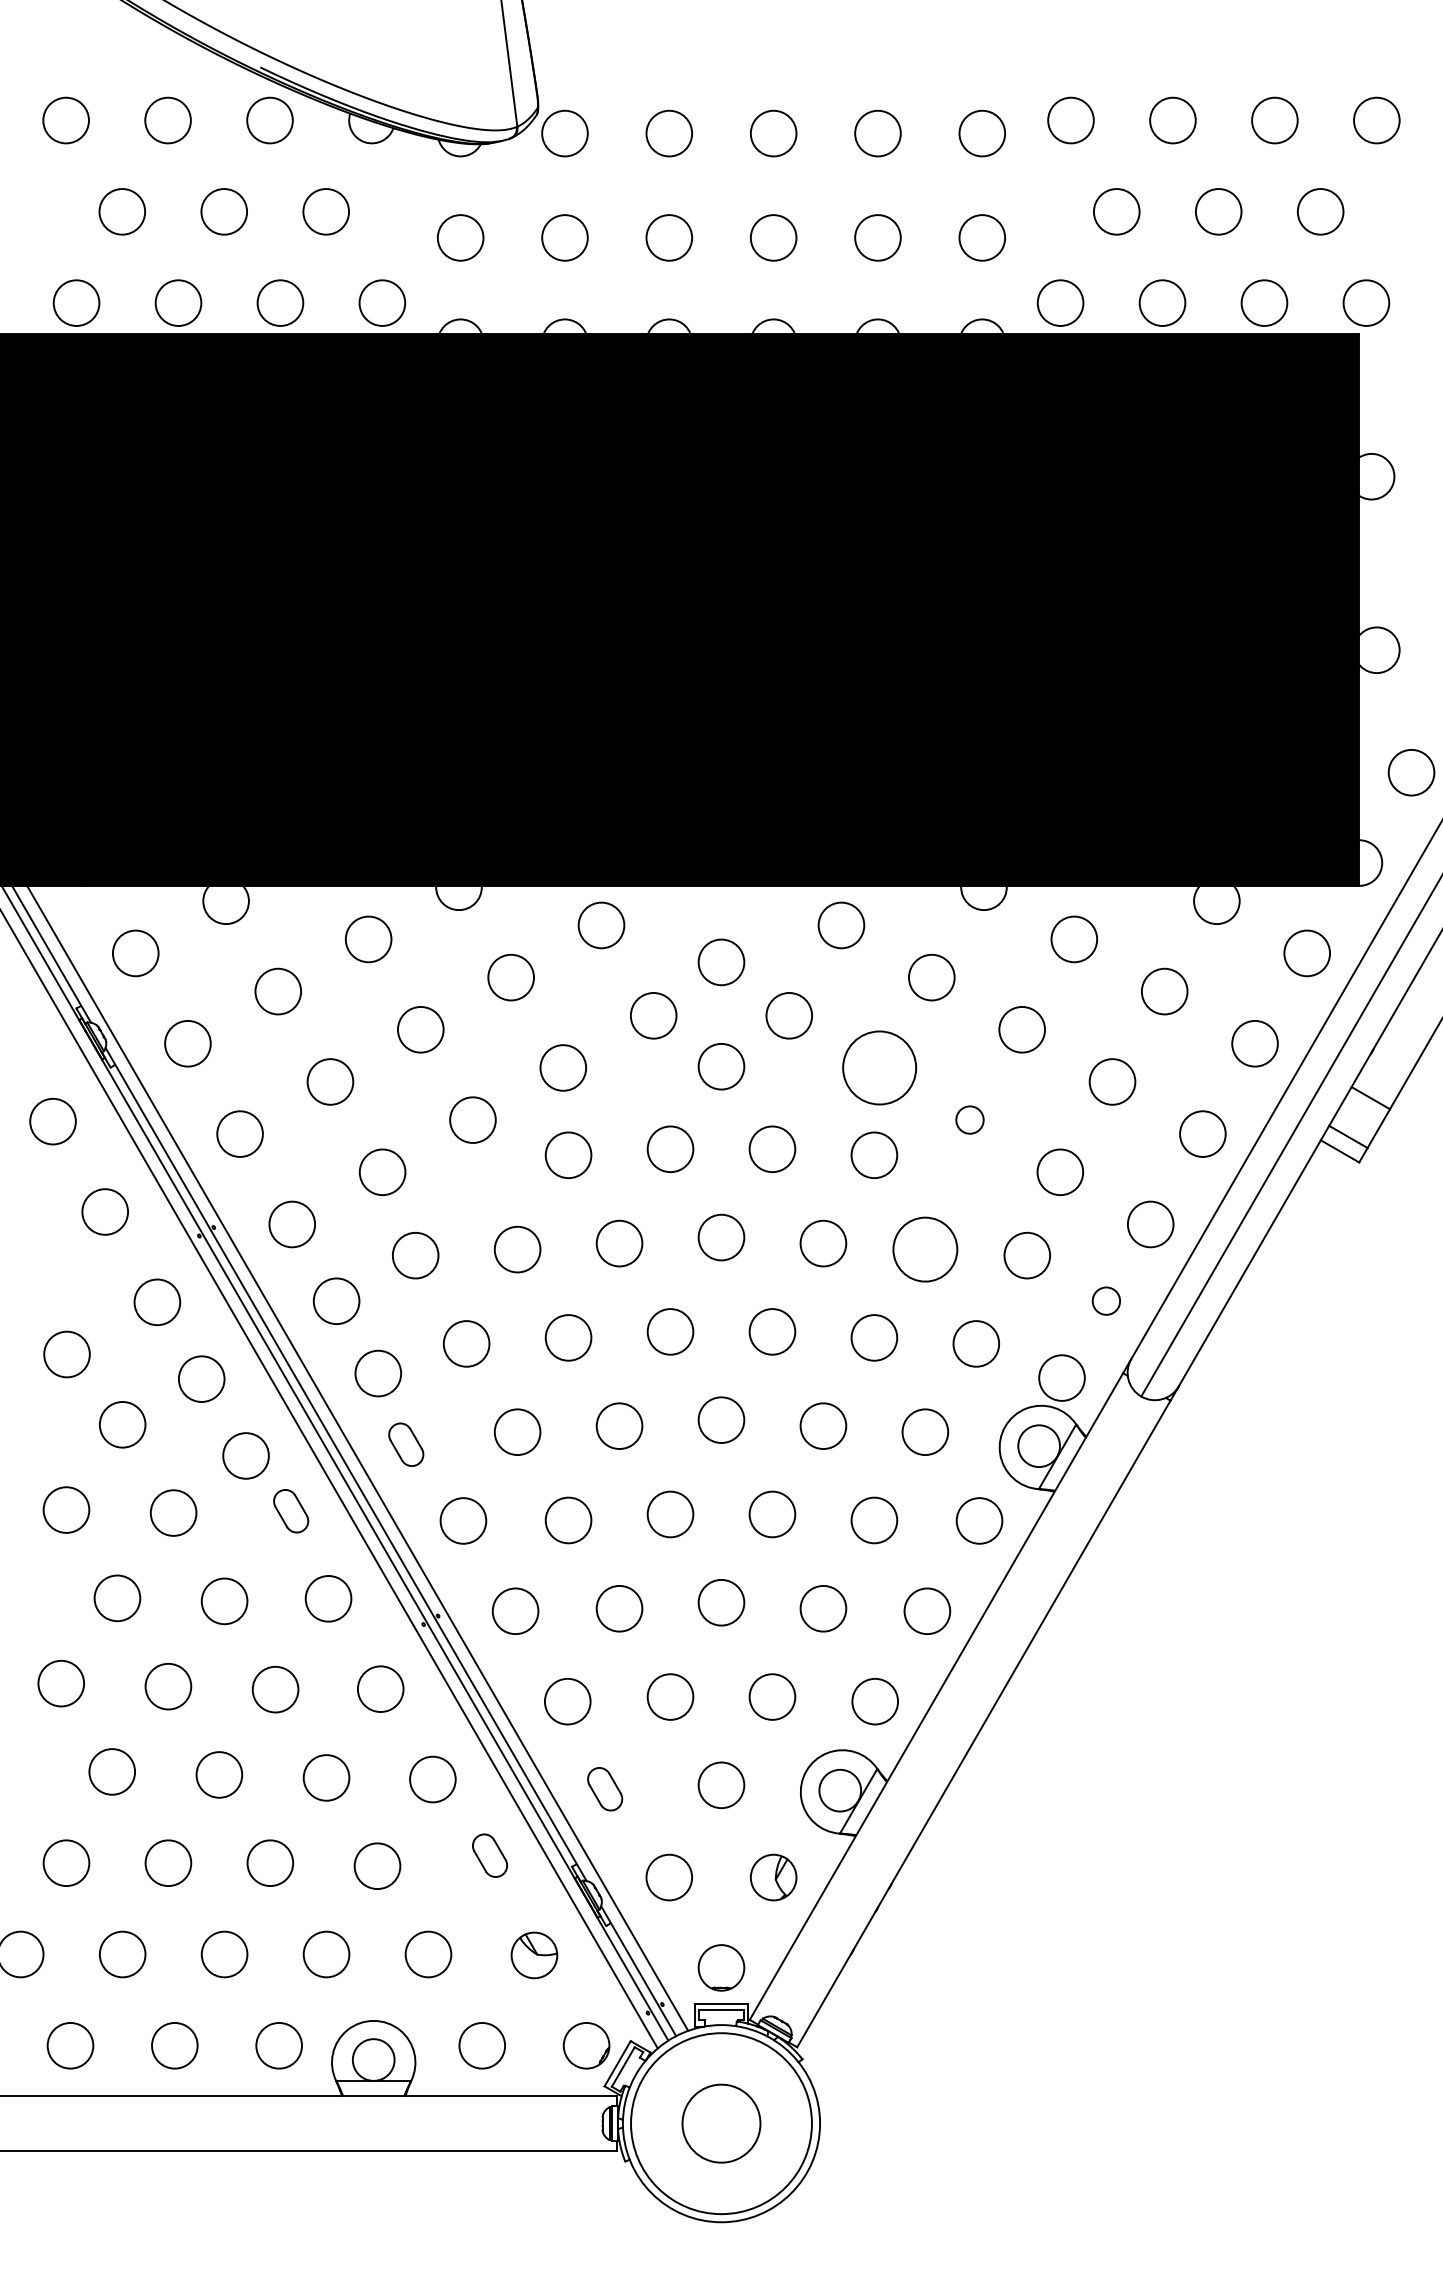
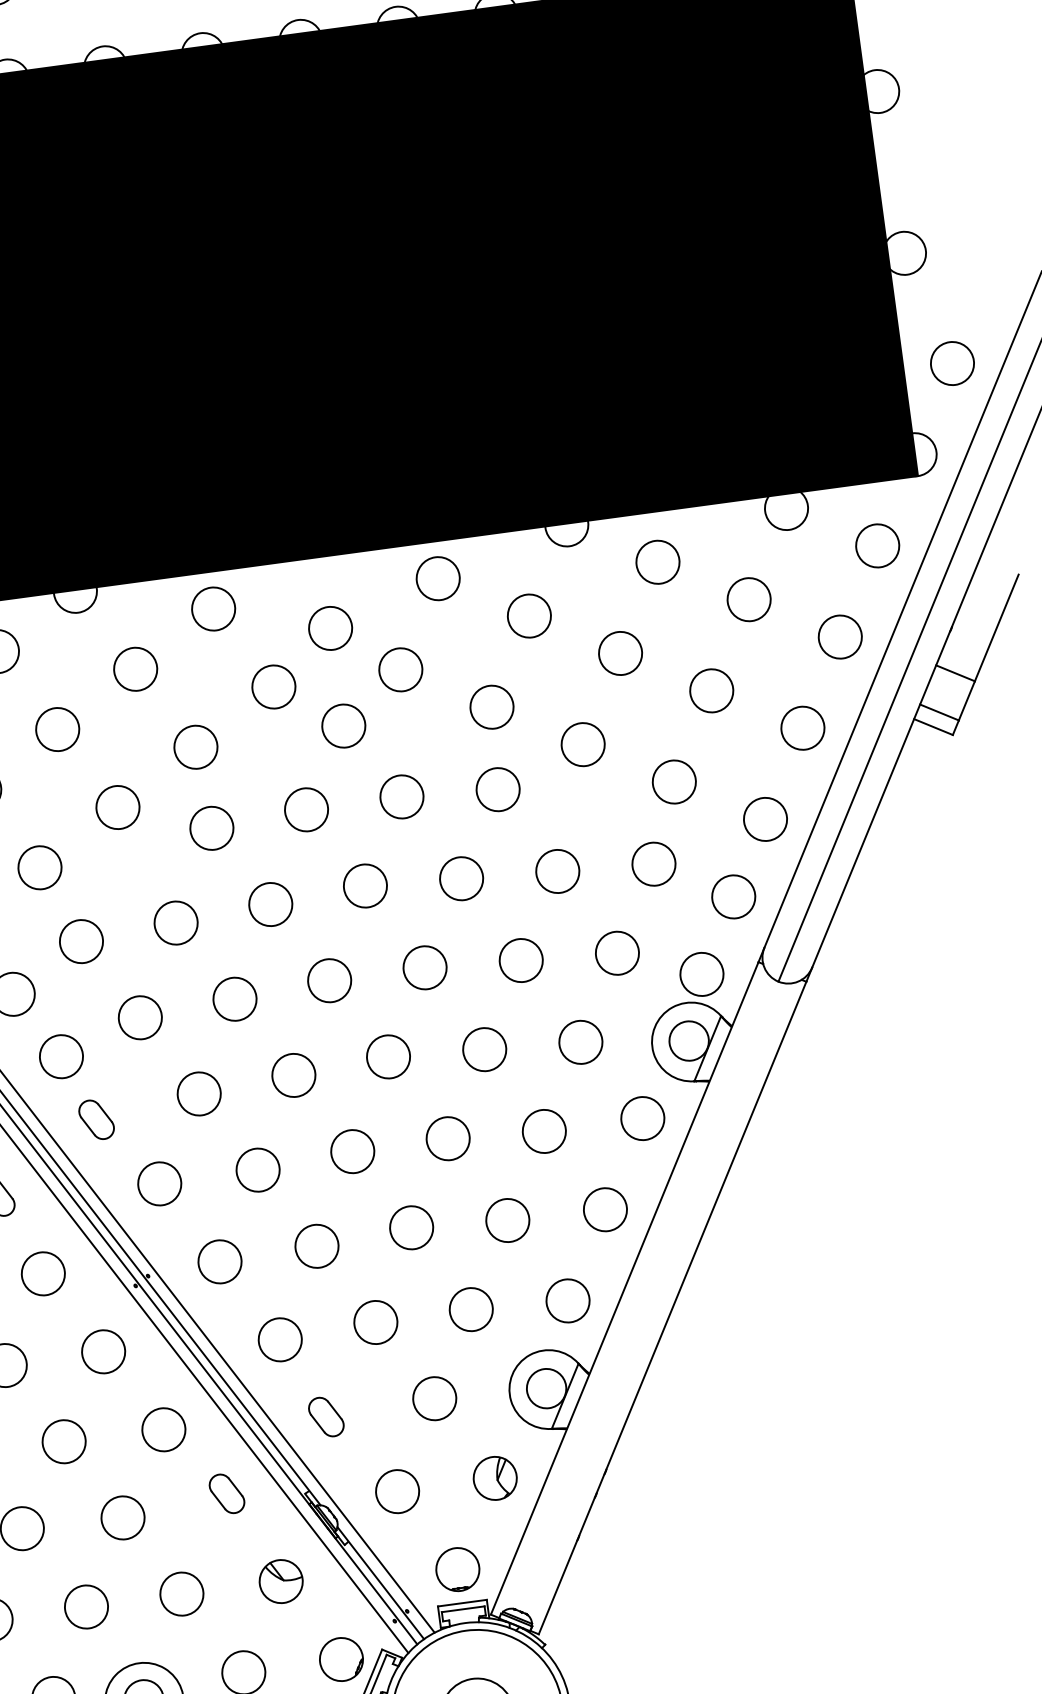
circle: (879, 1067) -> (491, 706), size x0.62
circle: (969, 1119) -> (582, 744), size x1.67
circle: (925, 1249) -> (557, 871), size x0.71
circle: (1106, 1300) -> (733, 896), size x1.67

